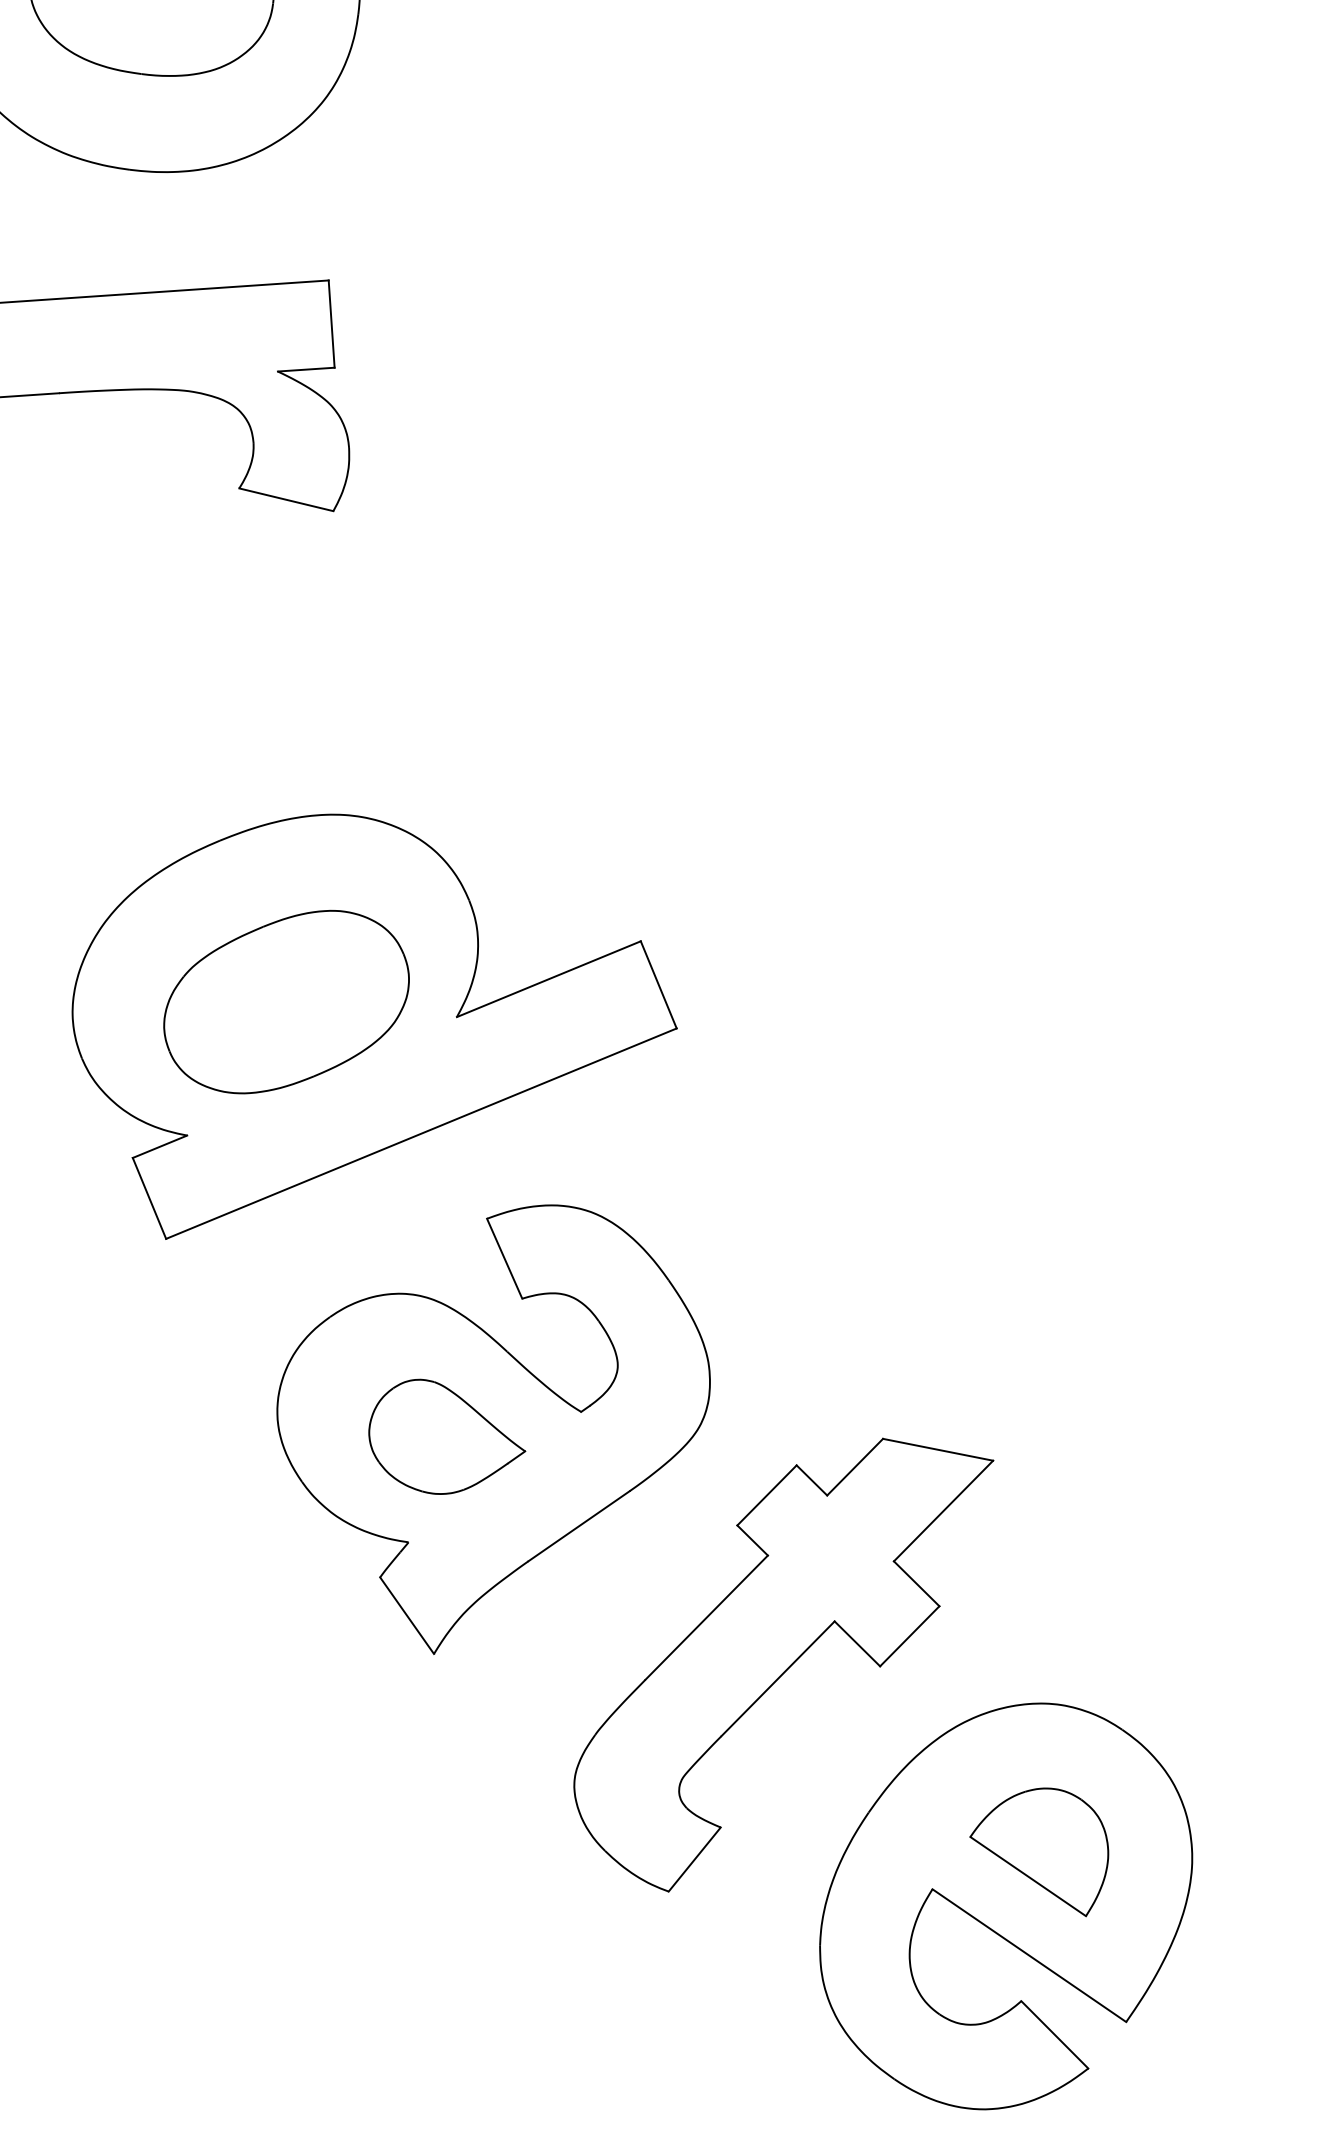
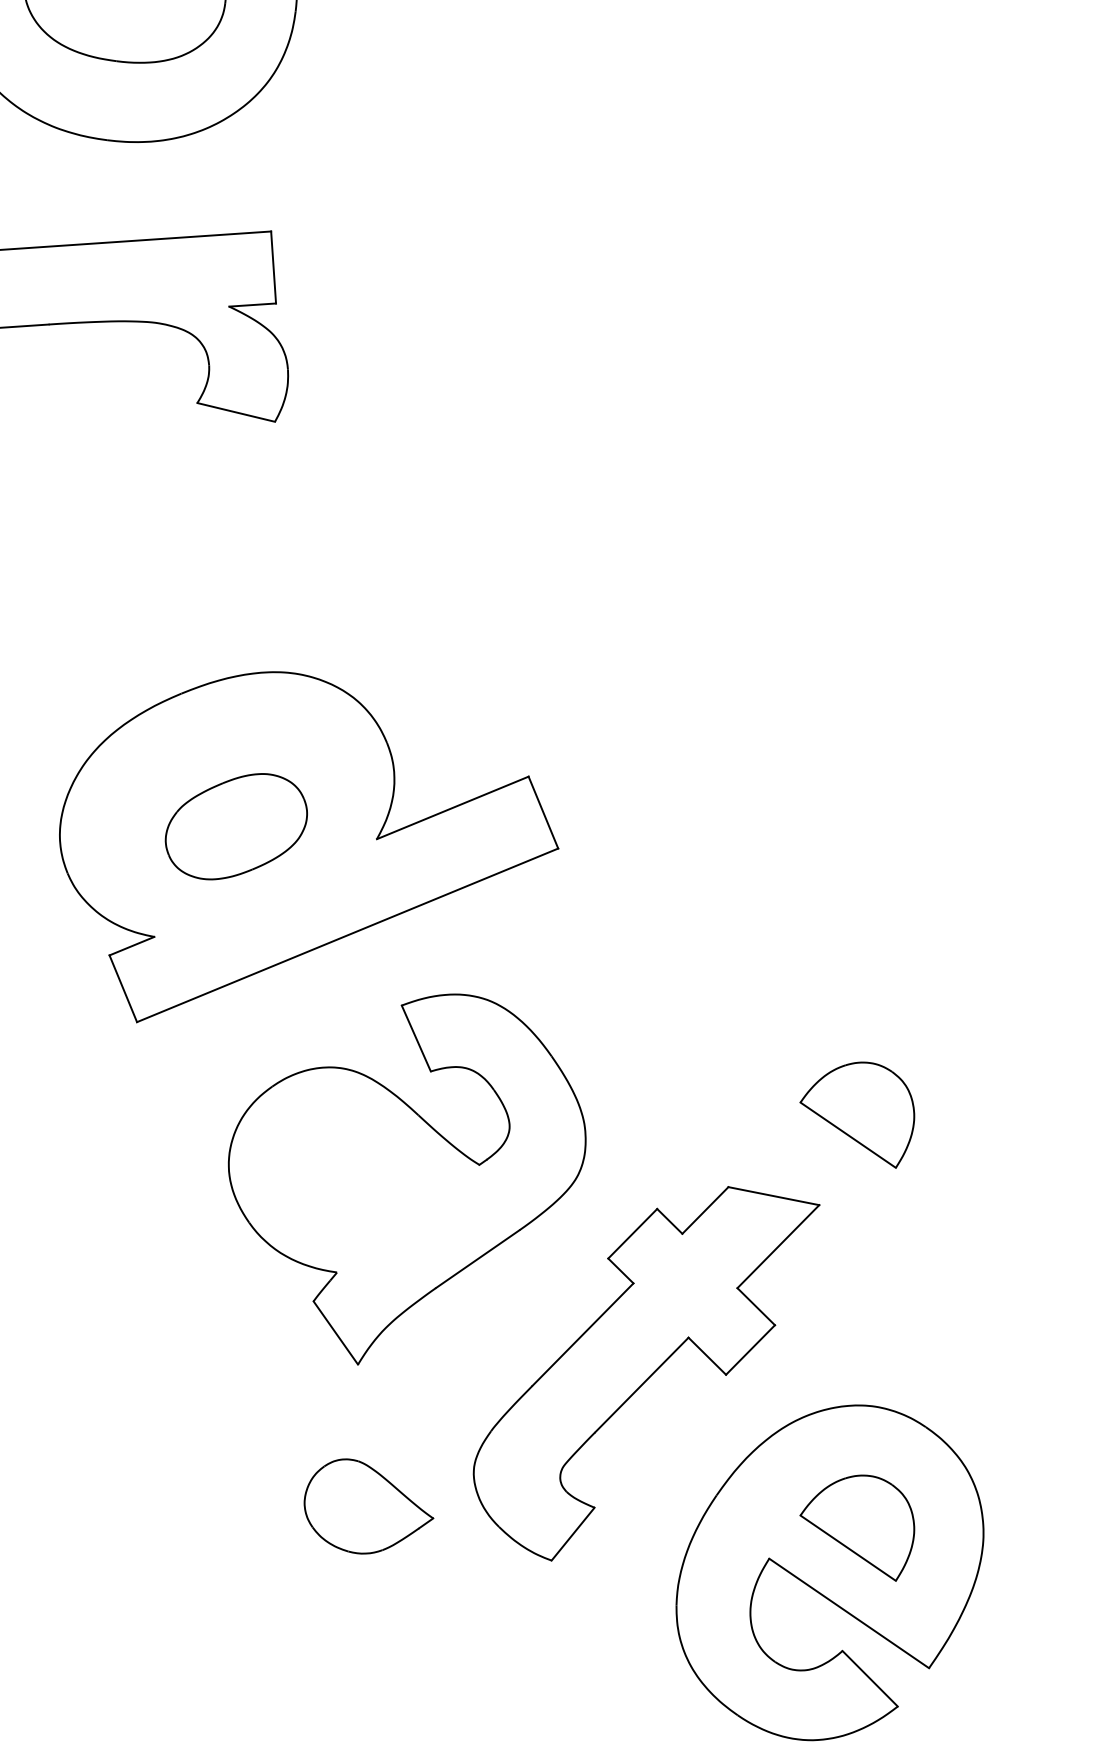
part: (286, 1001) -> (236, 826), size x0.7
part: (1039, 1350) -> (857, 1114), added
part: (446, 1436) -> (368, 1506), moved

